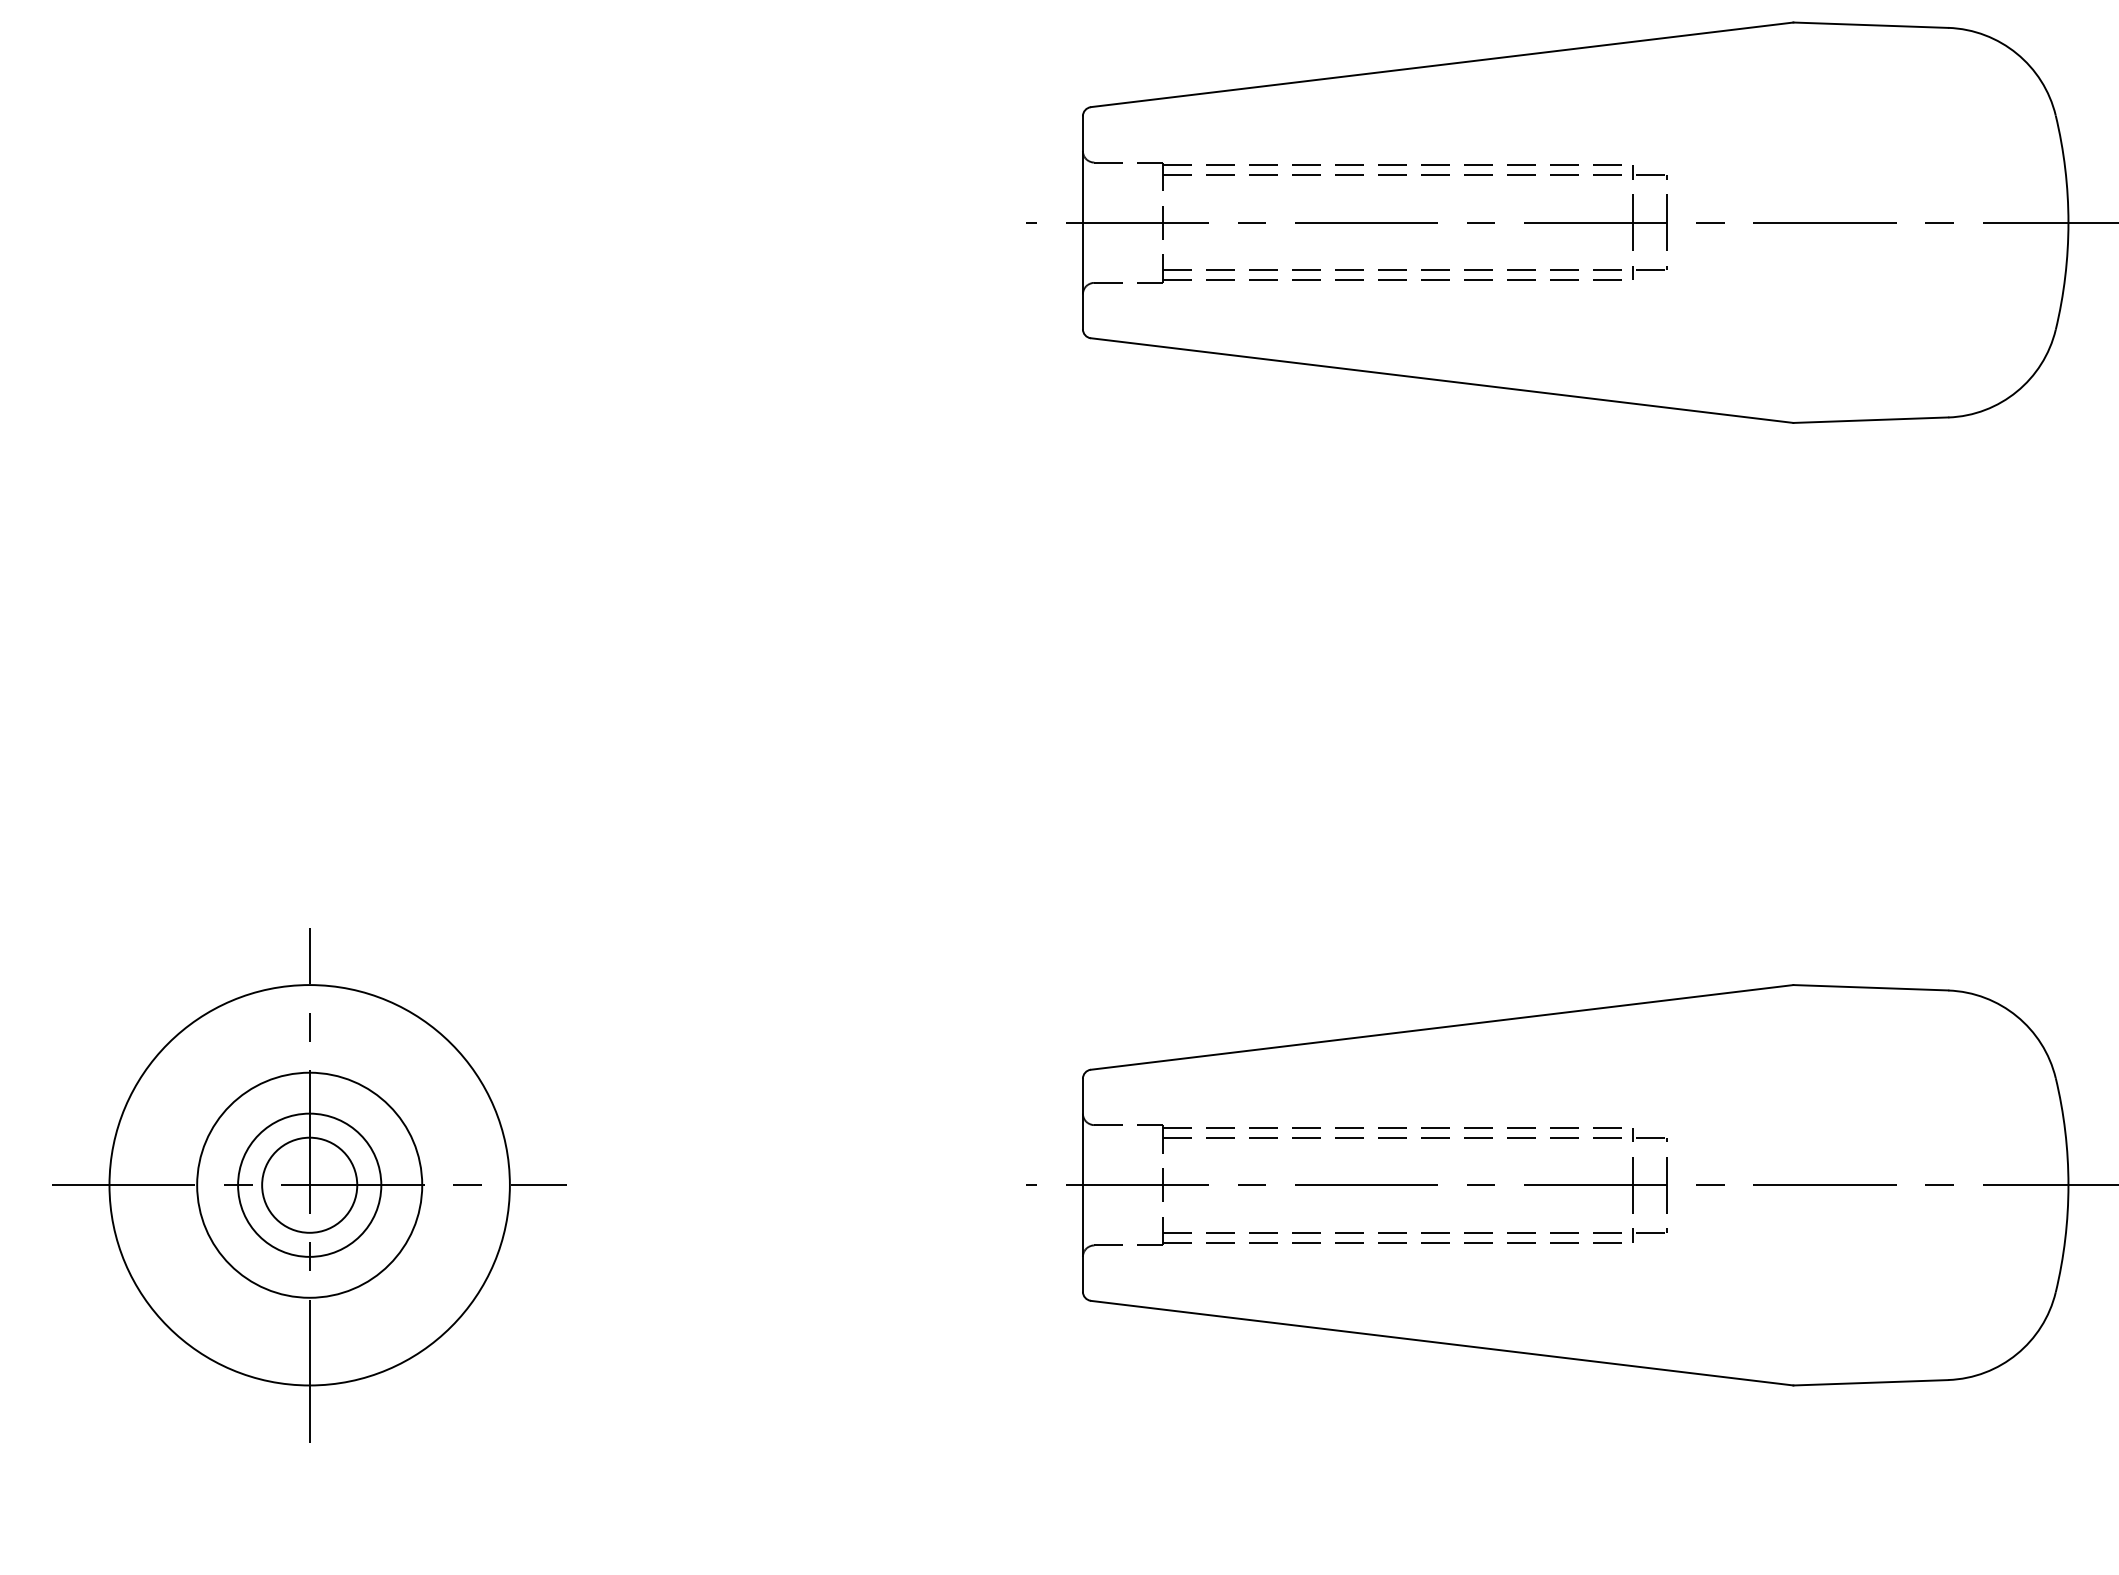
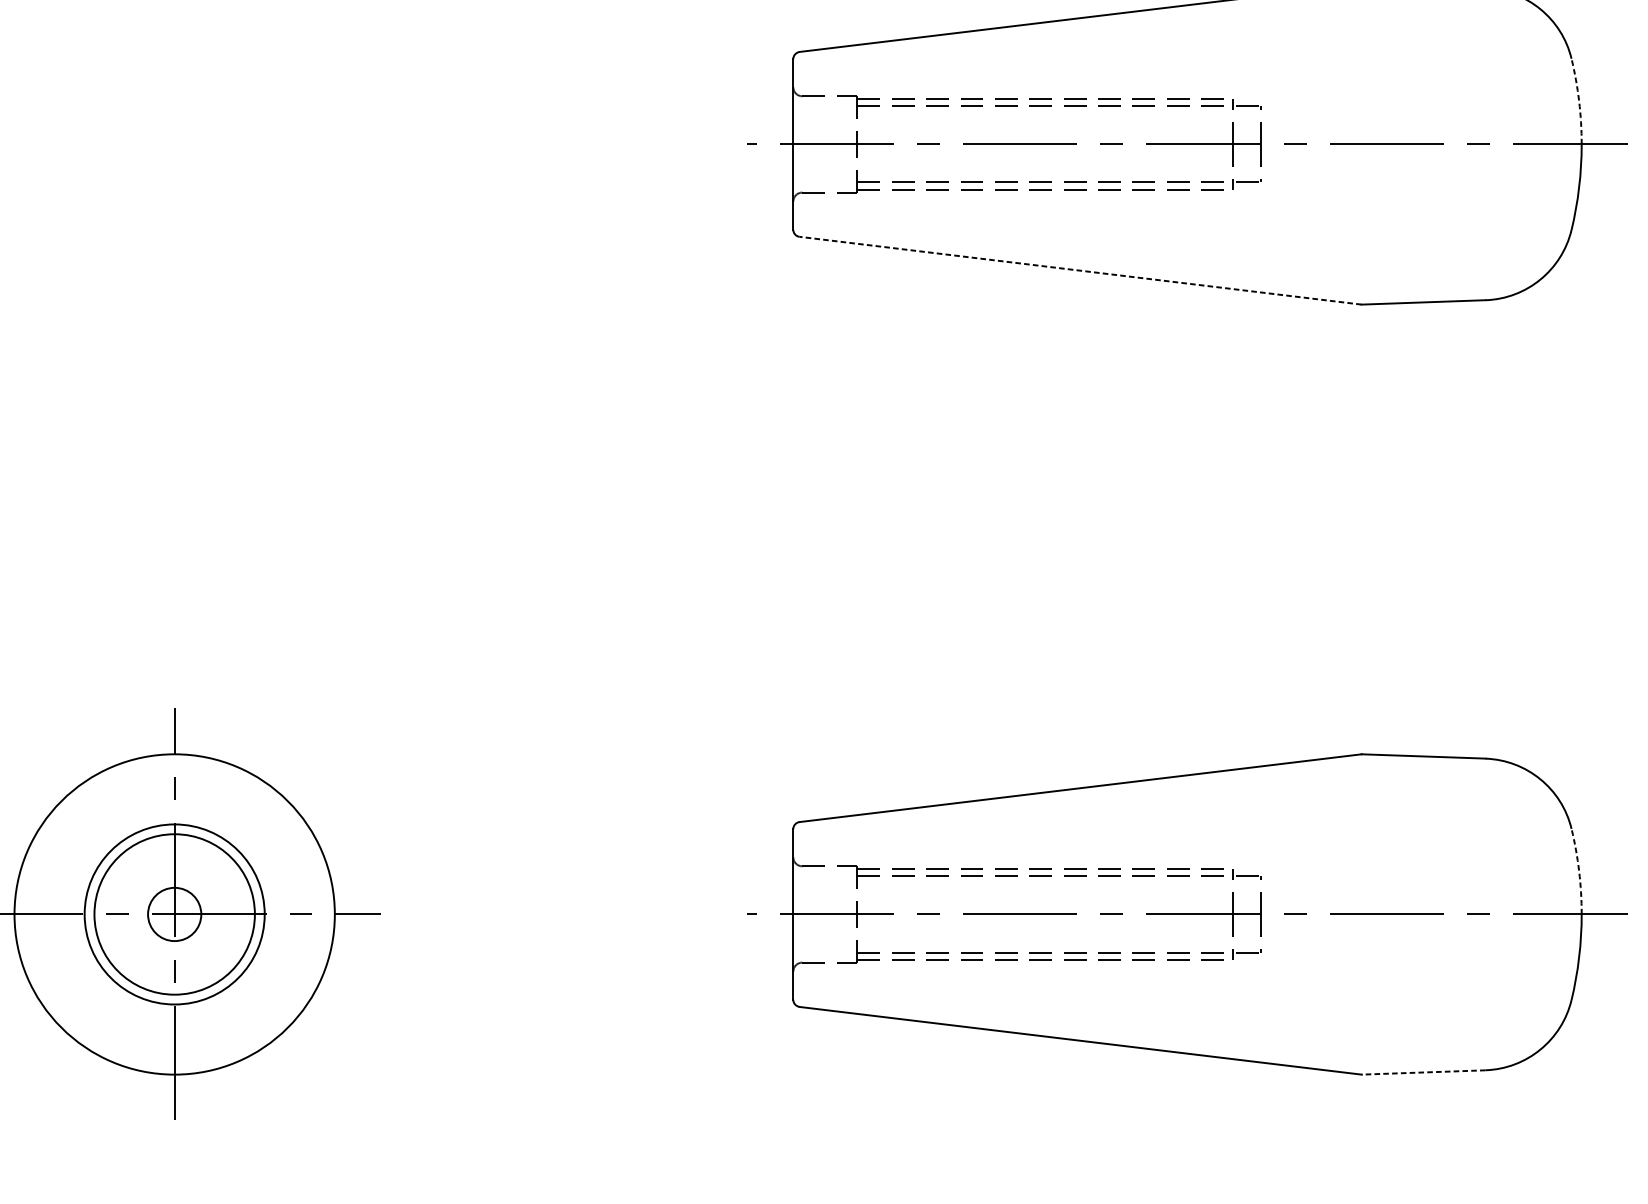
arc: (2065, 168) -> (1579, 101), solid -> dashed
line: (1442, 380) -> (1080, 270), solid -> dashed
arc: (2065, 1131) -> (1579, 871), solid -> dashed
circle: (309, 1184) -> (174, 913), size x0.7
circle: (309, 1184) -> (174, 913), size x1.4
line: (1870, 1382) -> (1423, 1072), solid -> dashed

